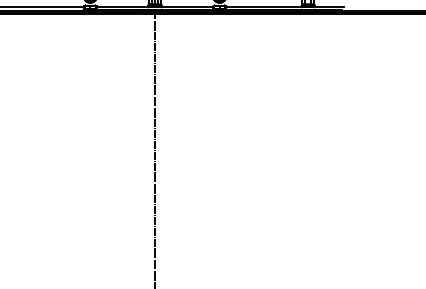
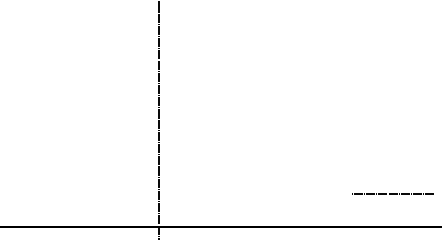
line: (370, 263) -> (392, 194), added

